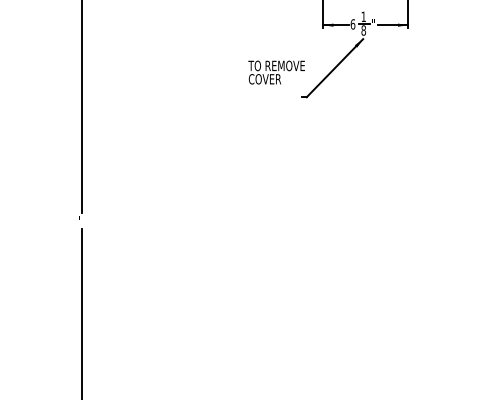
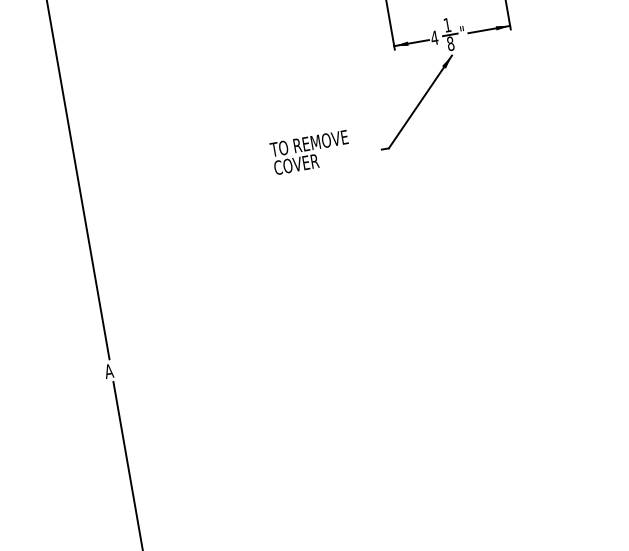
text: (352, 24) -> (433, 38), 6 -> 4
text: (276, 72) -> (310, 152), moved
text: (79, 221) -> (108, 371), " -> A

